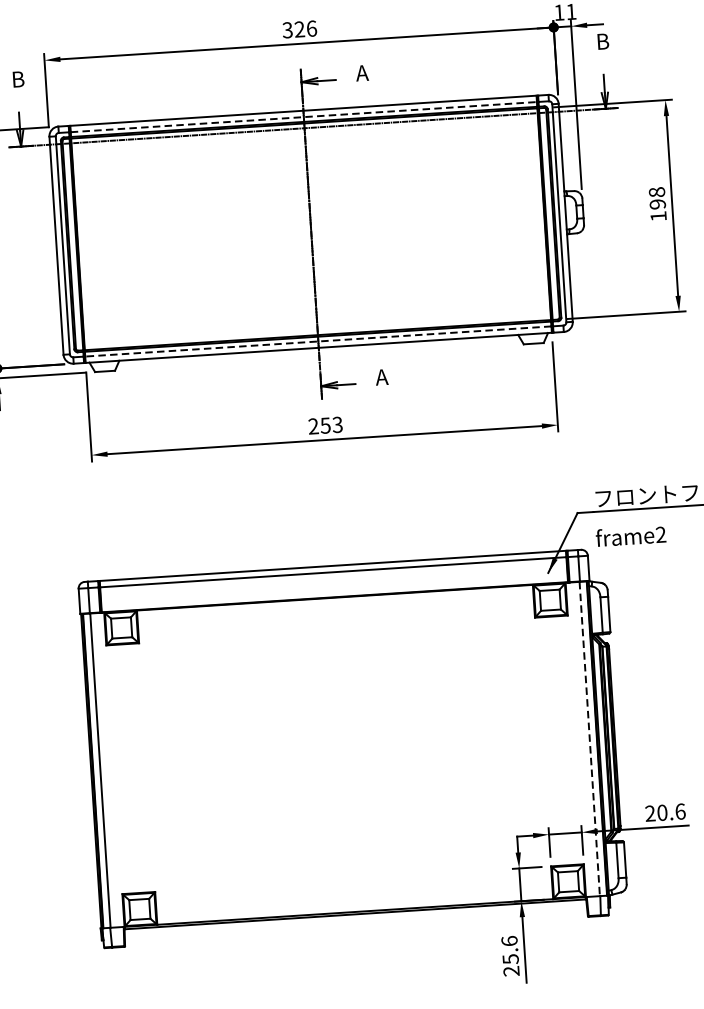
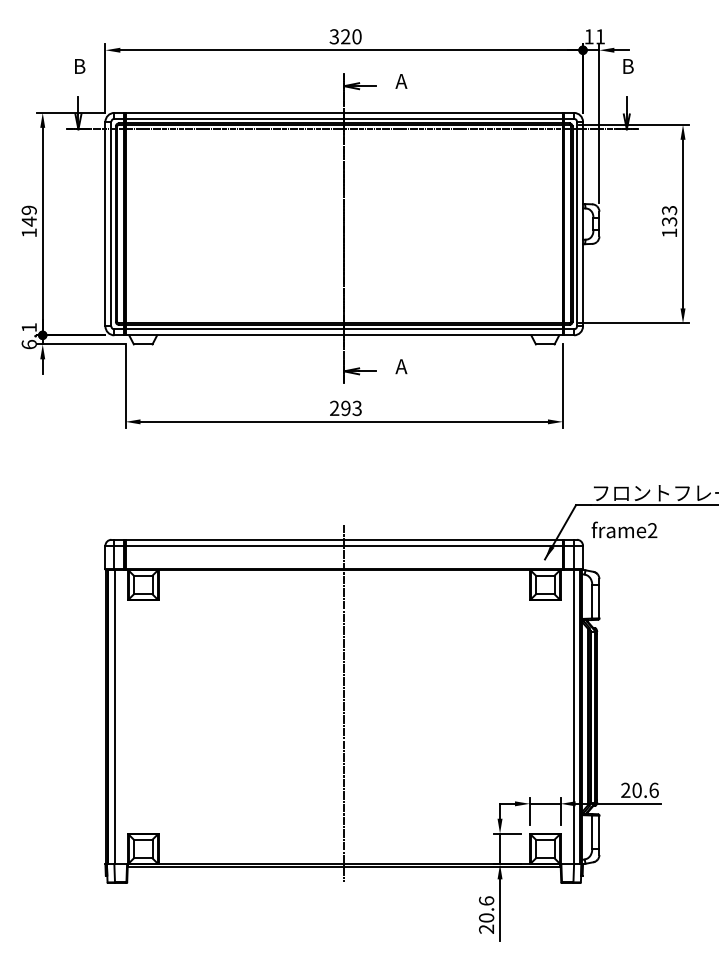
text: (311, 28) -> (356, 36), 326 -> 320
line: (304, 116) -> (344, 118), dashed -> solid
text: (657, 197) -> (669, 215), 198 -> 133
line: (318, 341) -> (344, 329), dashed -> solid
text: (325, 424) -> (345, 407), 253 -> 293
line: (344, 739) -> (344, 702), added
line: (589, 739) -> (573, 717), dashed -> solid
text: (510, 958) -> (486, 917), 25.6 -> 20.6

